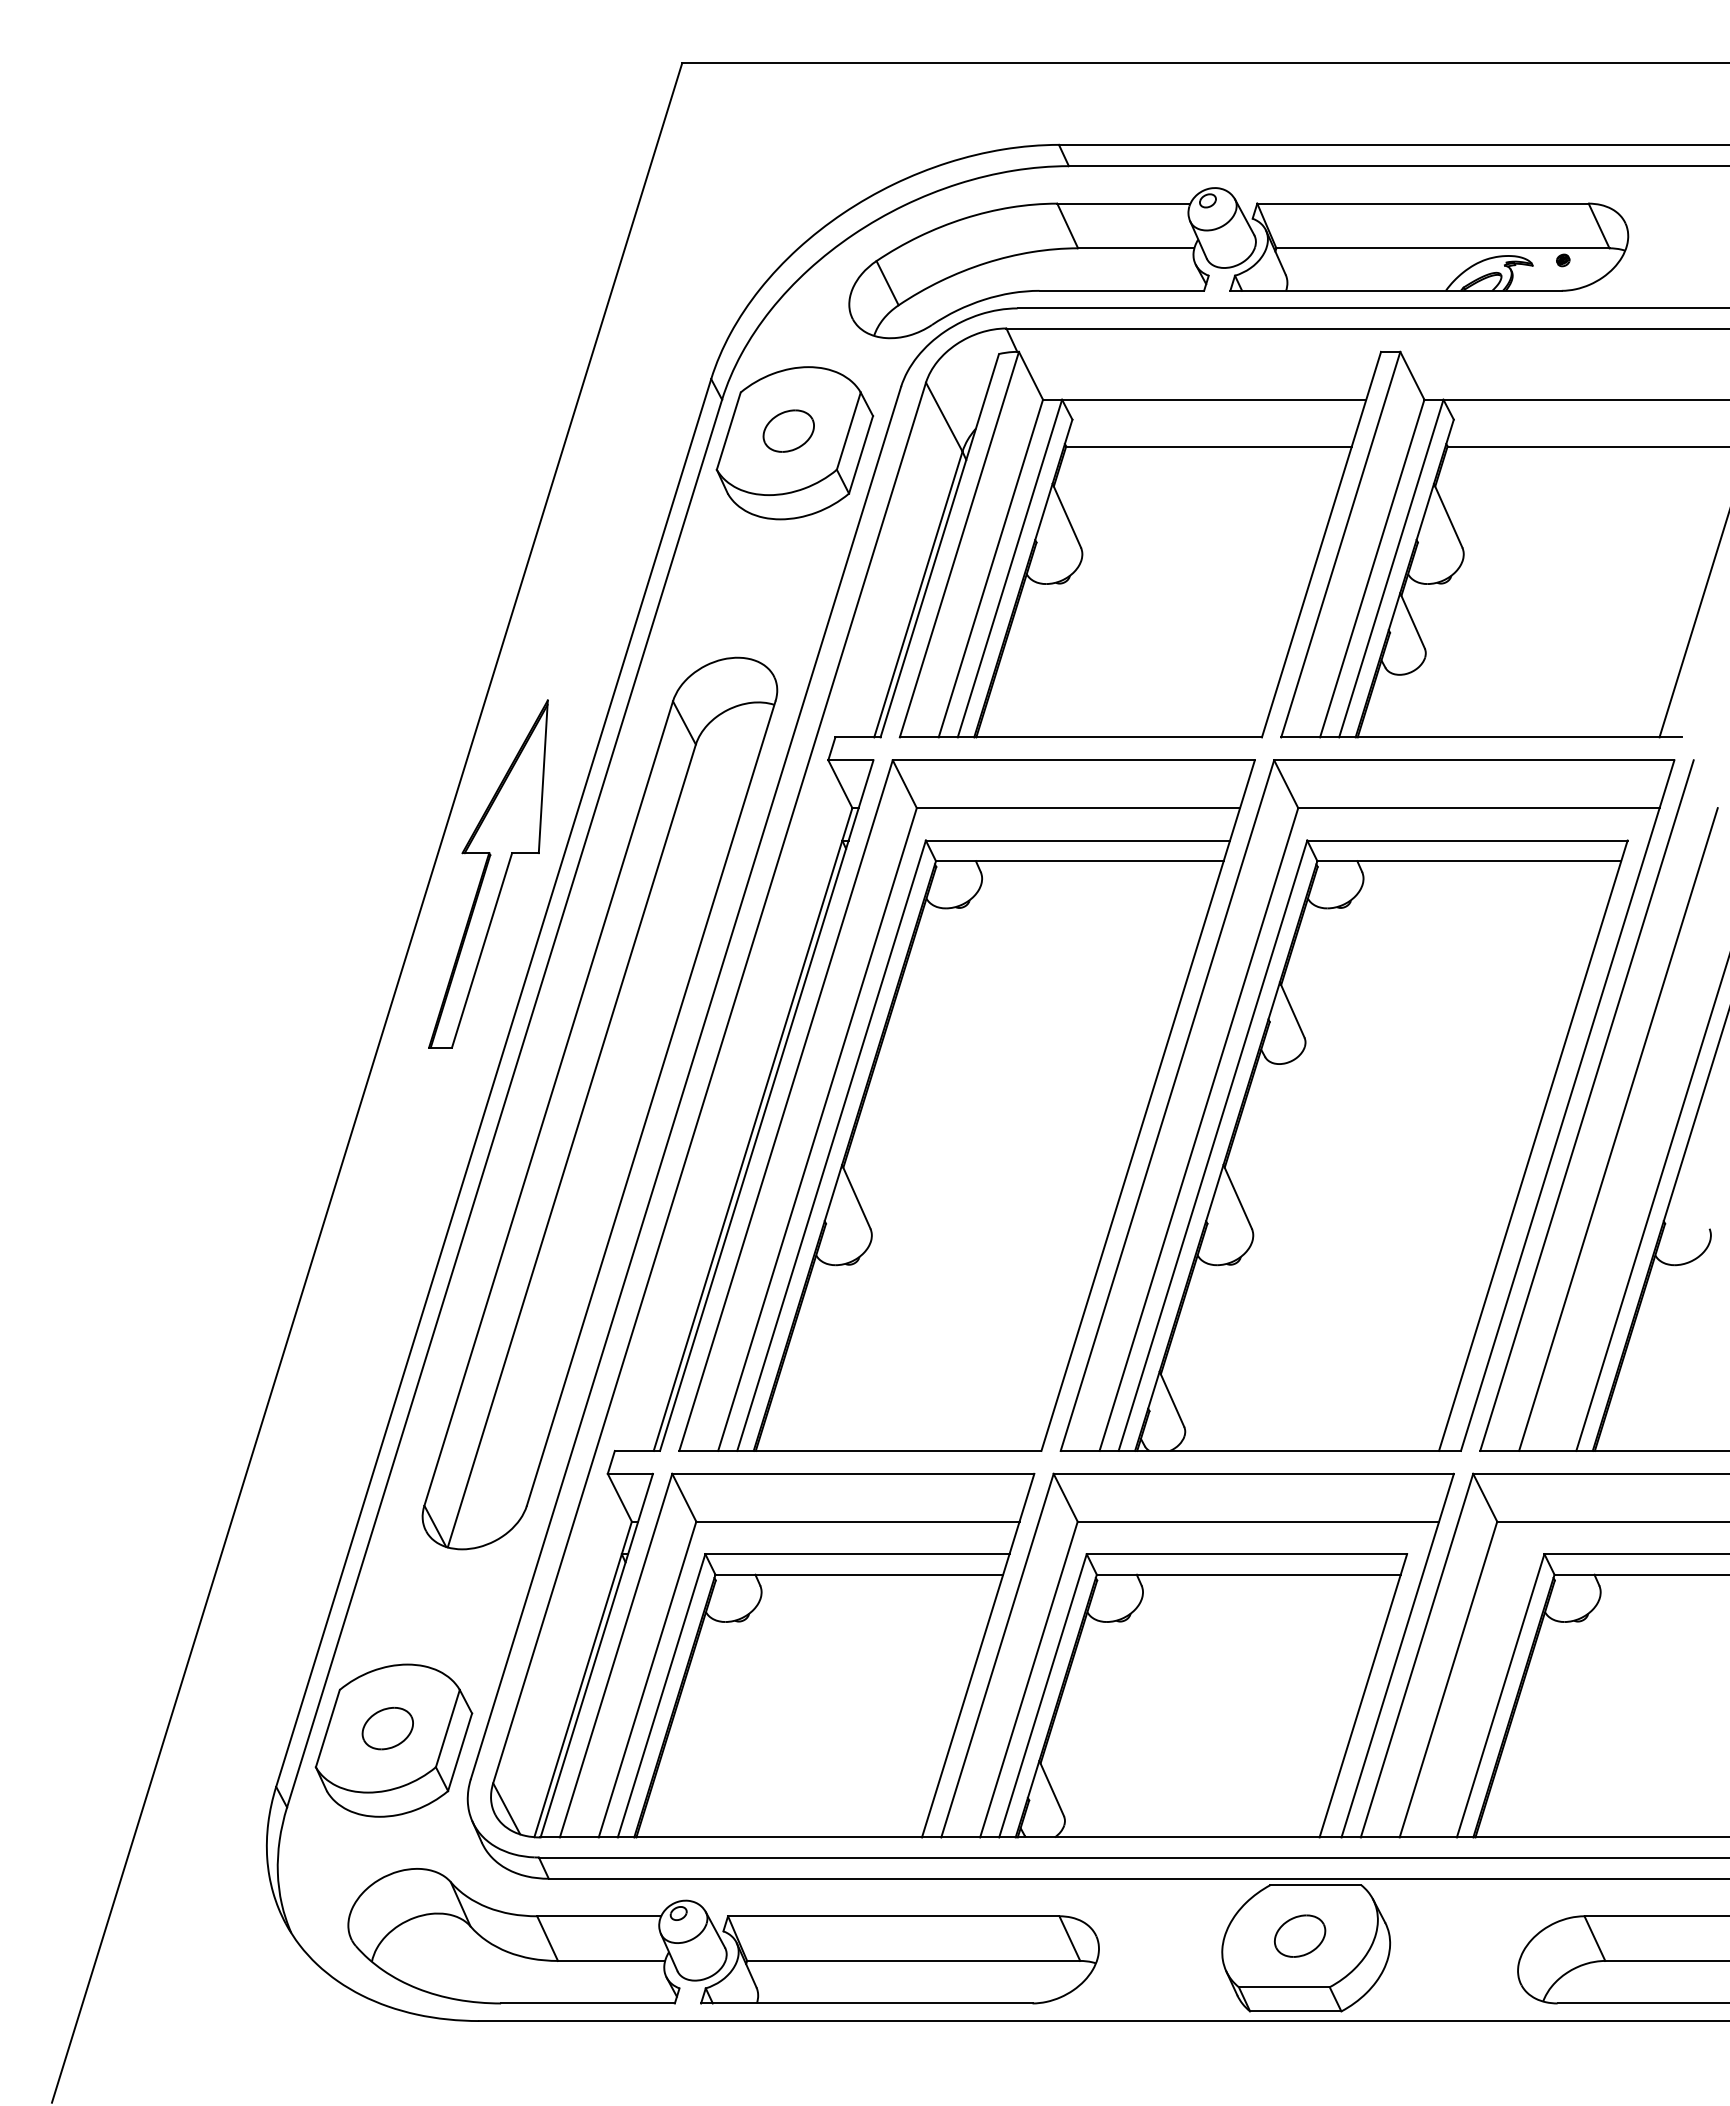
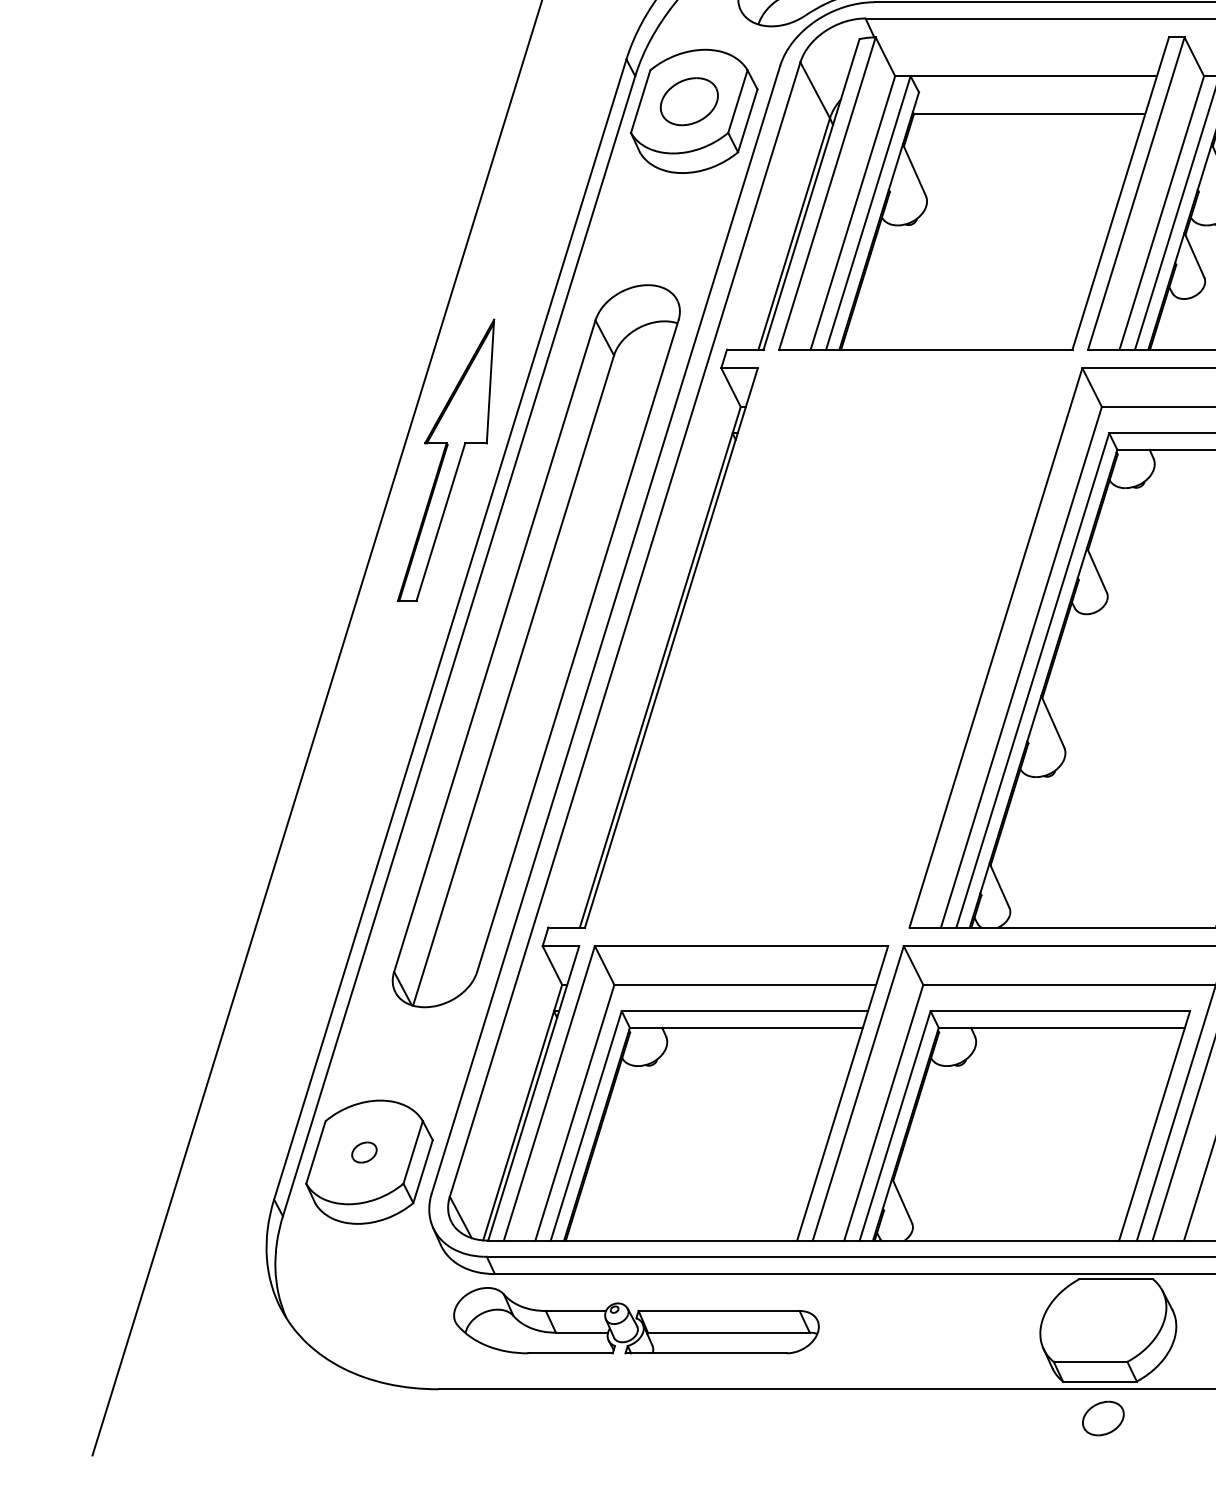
part: (788, 430) -> (689, 101), size x1.4
part: (966, 1105) -> (833, 647), removed
part: (387, 1728) -> (364, 1152), size x0.6
part: (1300, 1935) -> (1103, 1418), moved
part: (723, 1936) -> (636, 1320), size x0.6

